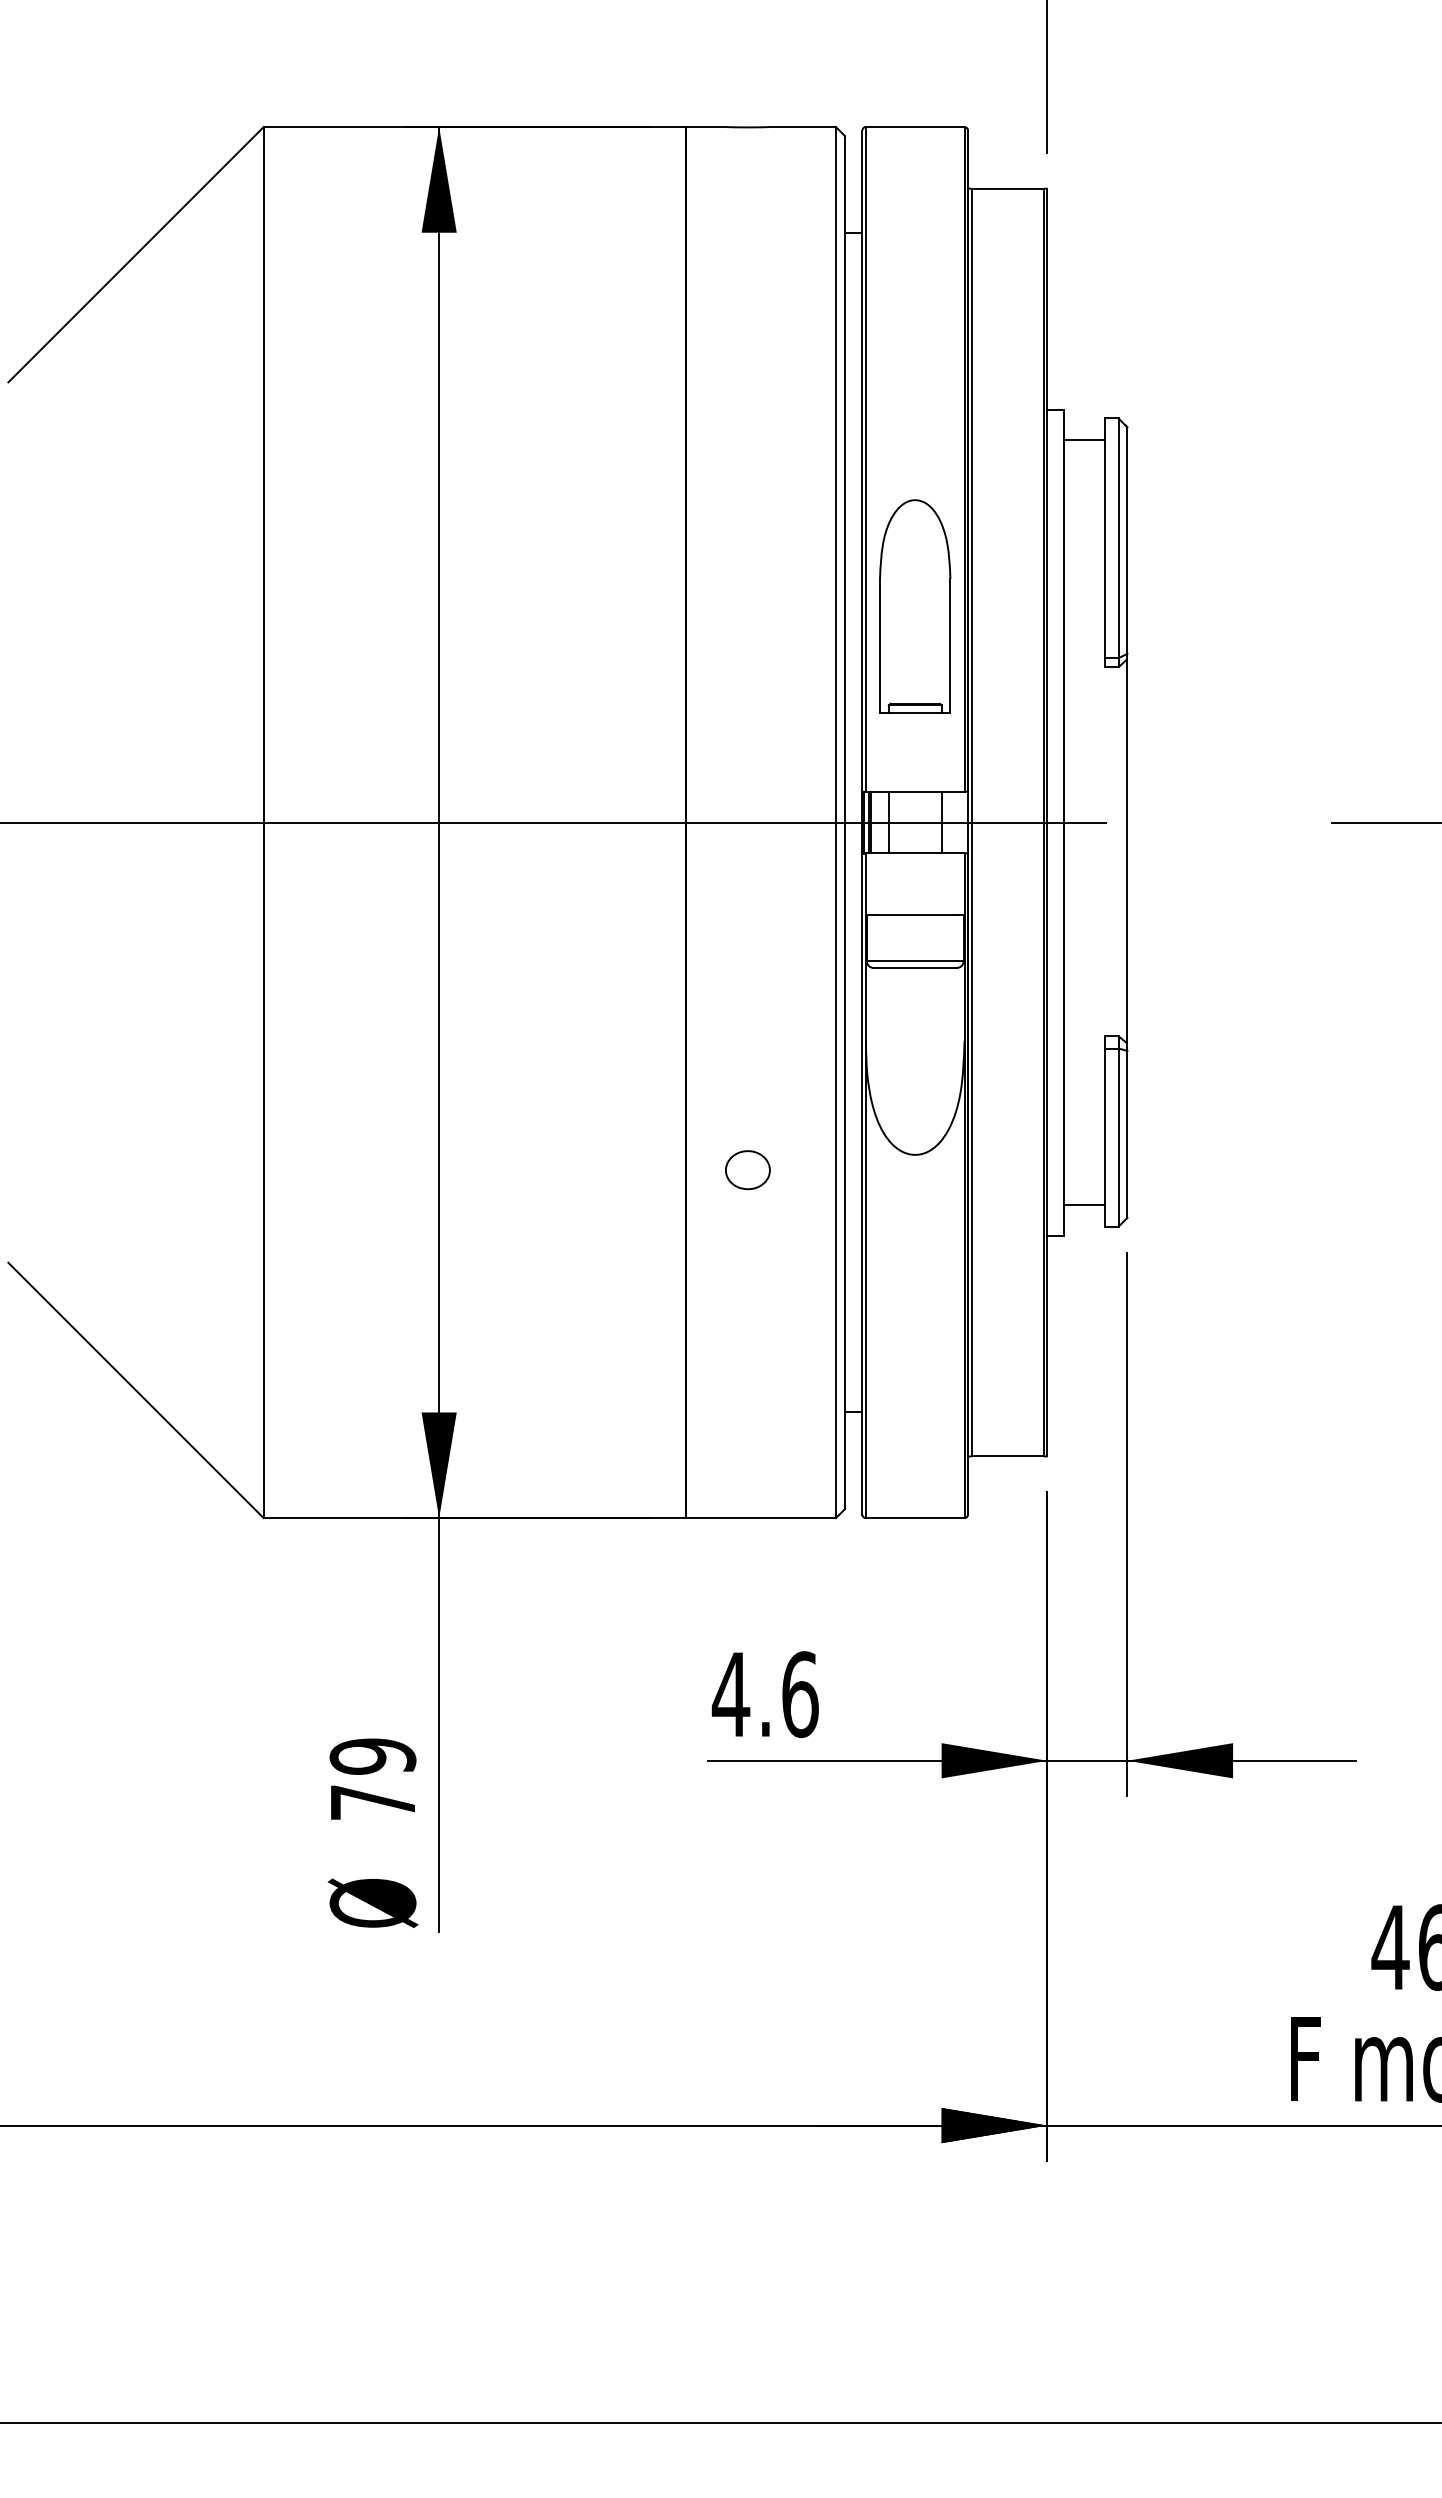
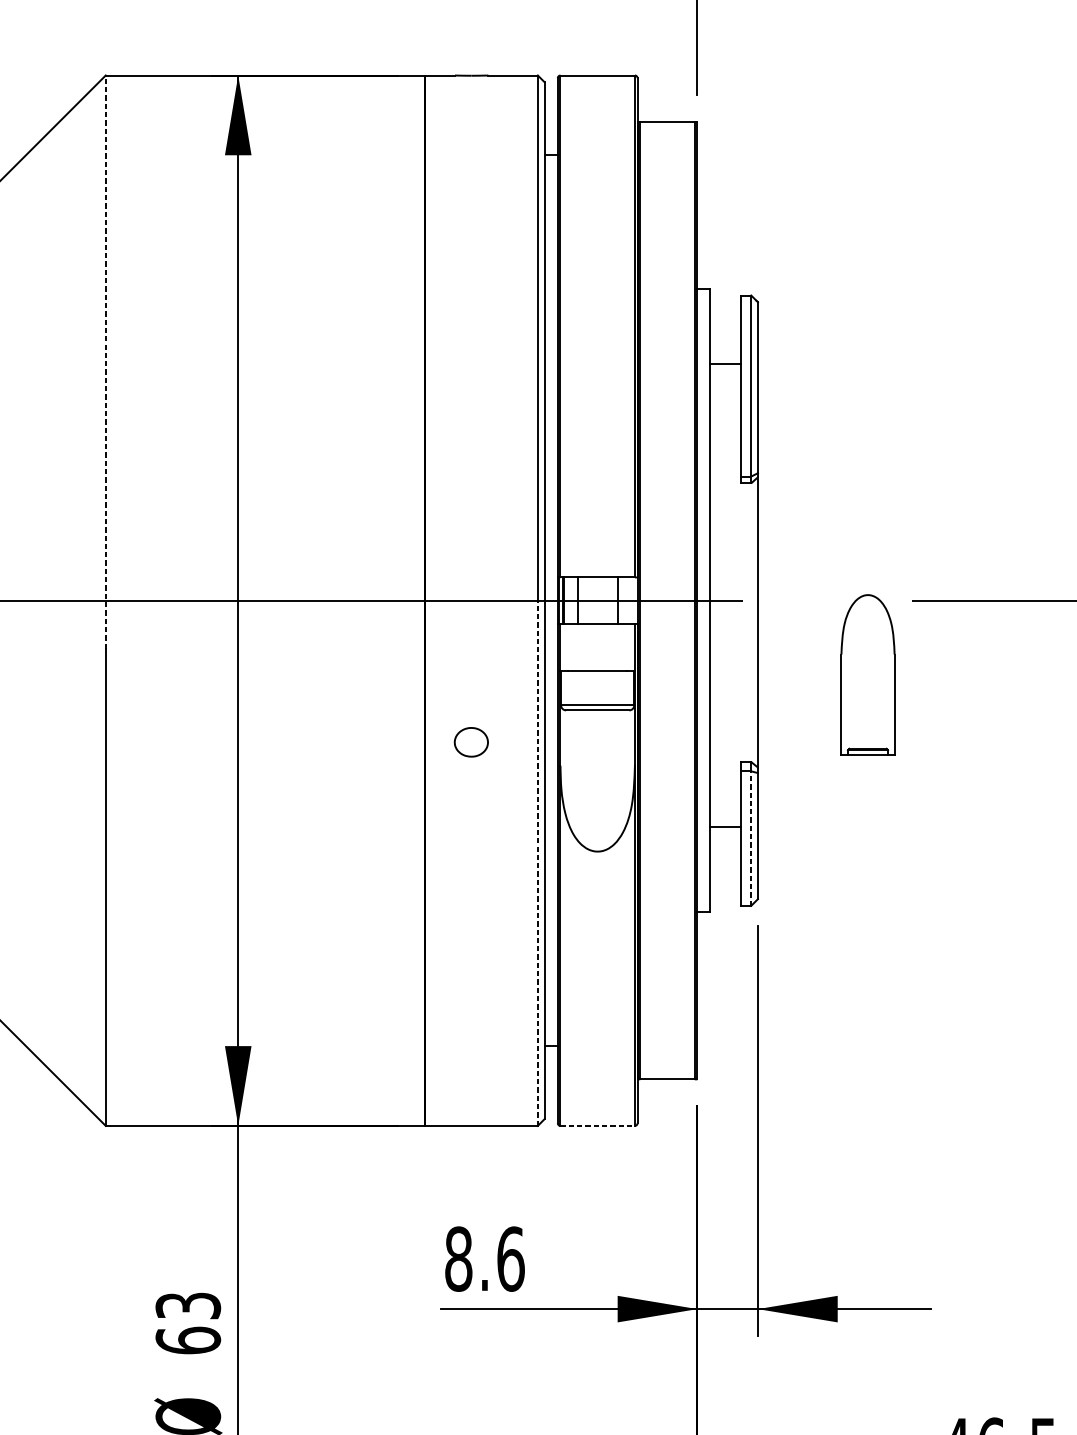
line: (1084, 440) -> (725, 363), moved
line: (263, 506) -> (105, 362), solid -> dashed
part: (915, 606) -> (868, 675), moved
line: (1118, 1137) -> (751, 838), solid -> dashed
part: (747, 1170) -> (471, 742), moved
line: (835, 1170) -> (537, 863), solid -> dashed
line: (1084, 1204) -> (725, 827), moved
line: (915, 1518) -> (597, 1126), solid -> dashed
text: (730, 1694) -> (458, 1259), 4.6 -> 8.6
text: (372, 1779) -> (187, 1323), 79 -> 63

